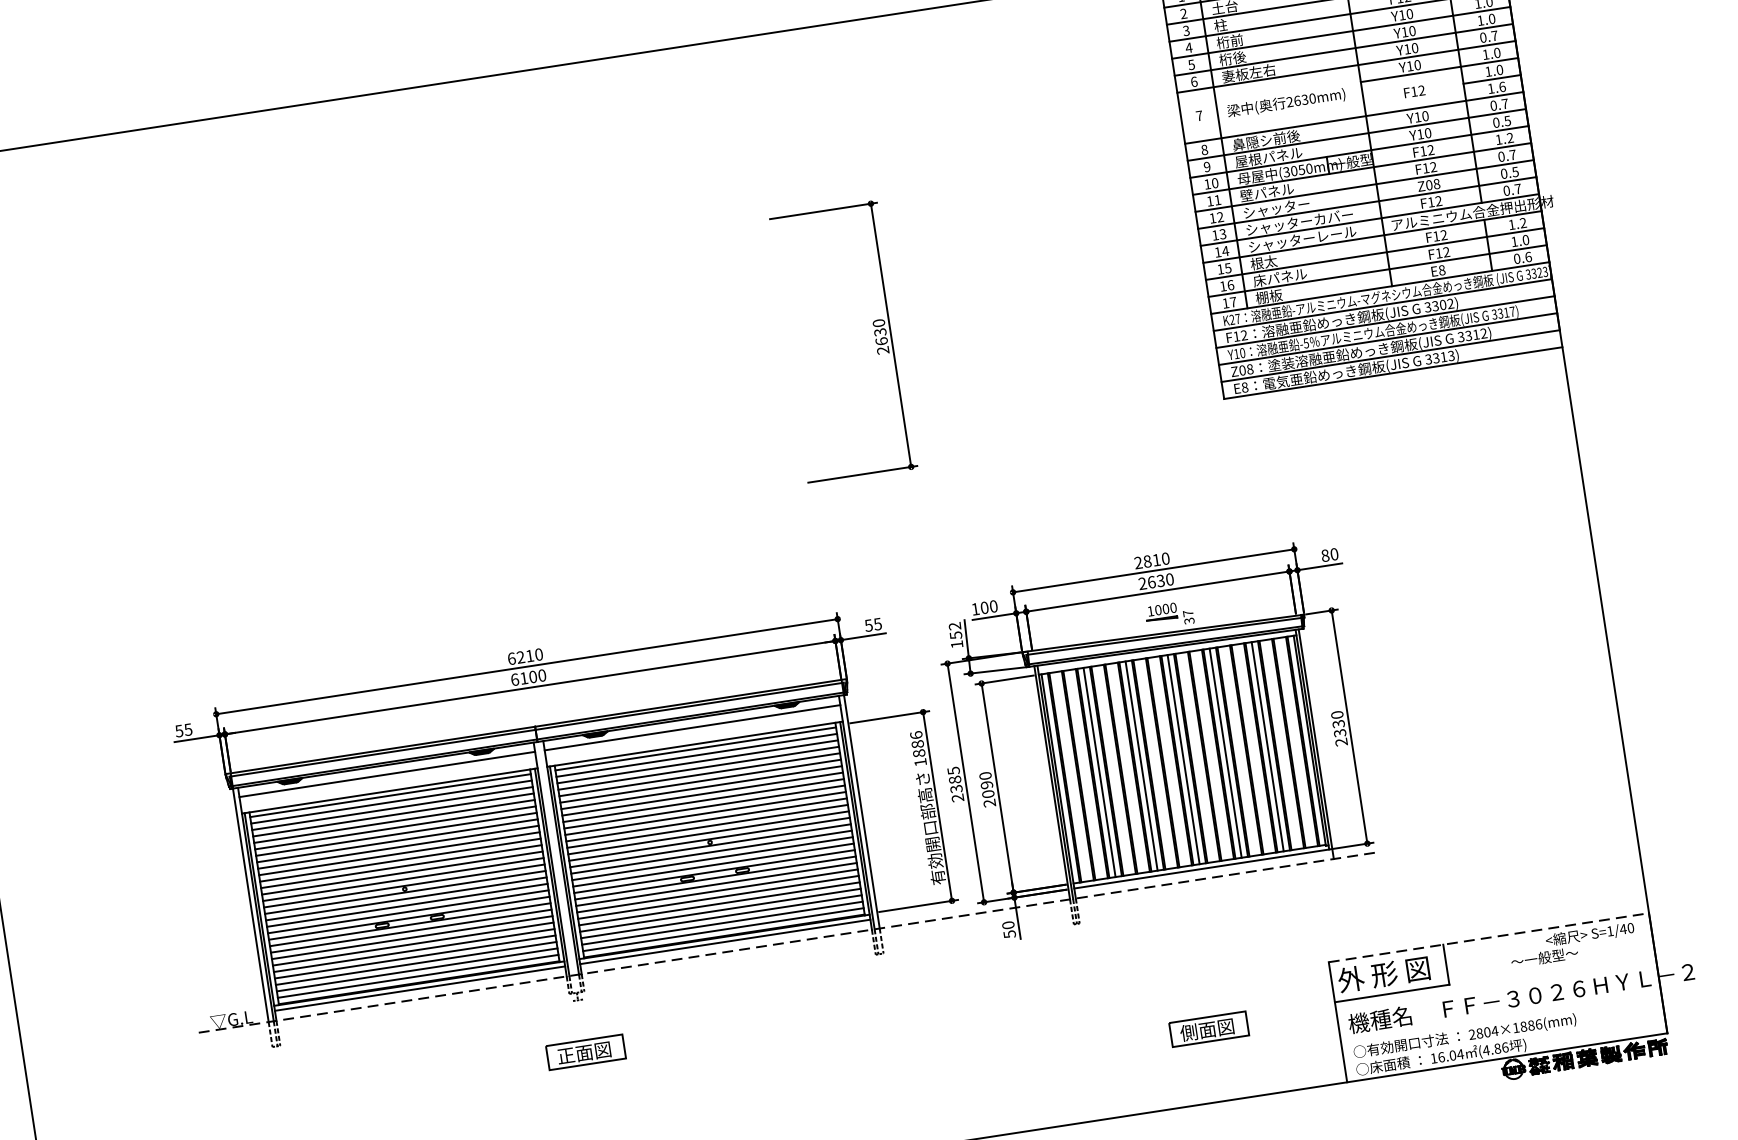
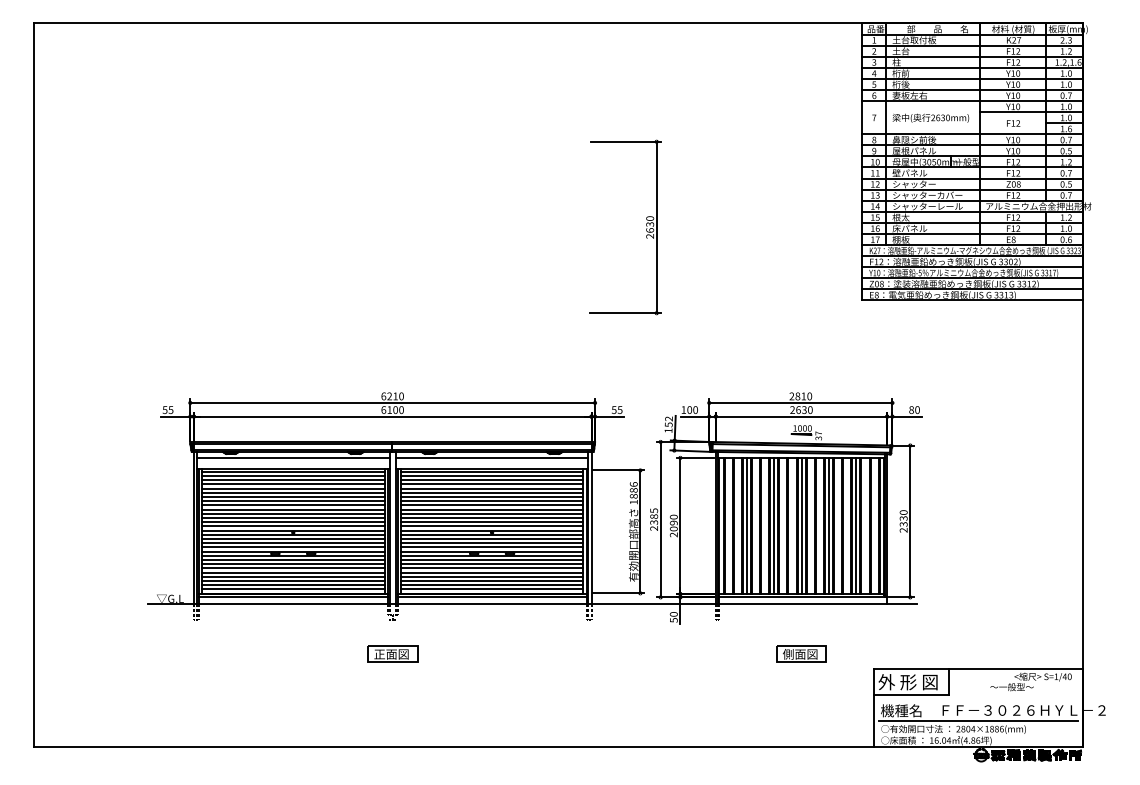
line: (1489, 938) -> (978, 669), dashed -> solid
line: (788, 941) -> (532, 603), dashed -> solid
line: (1501, 1018) -> (978, 721), added
part: (1208, 1028) -> (801, 653), moved

